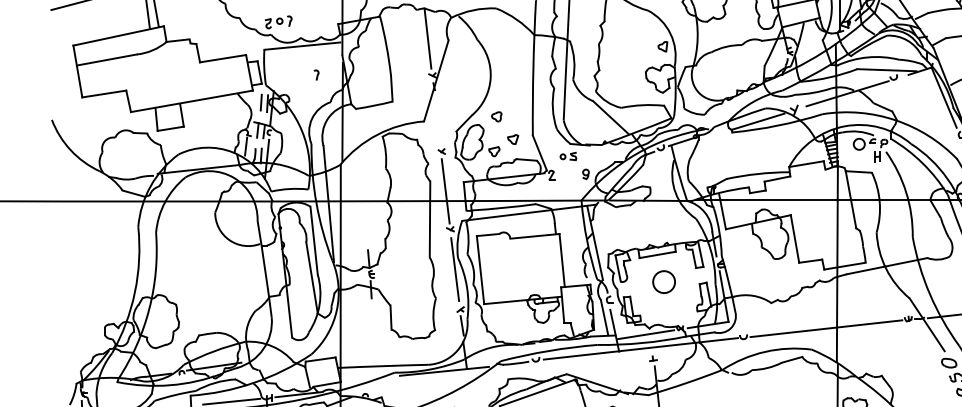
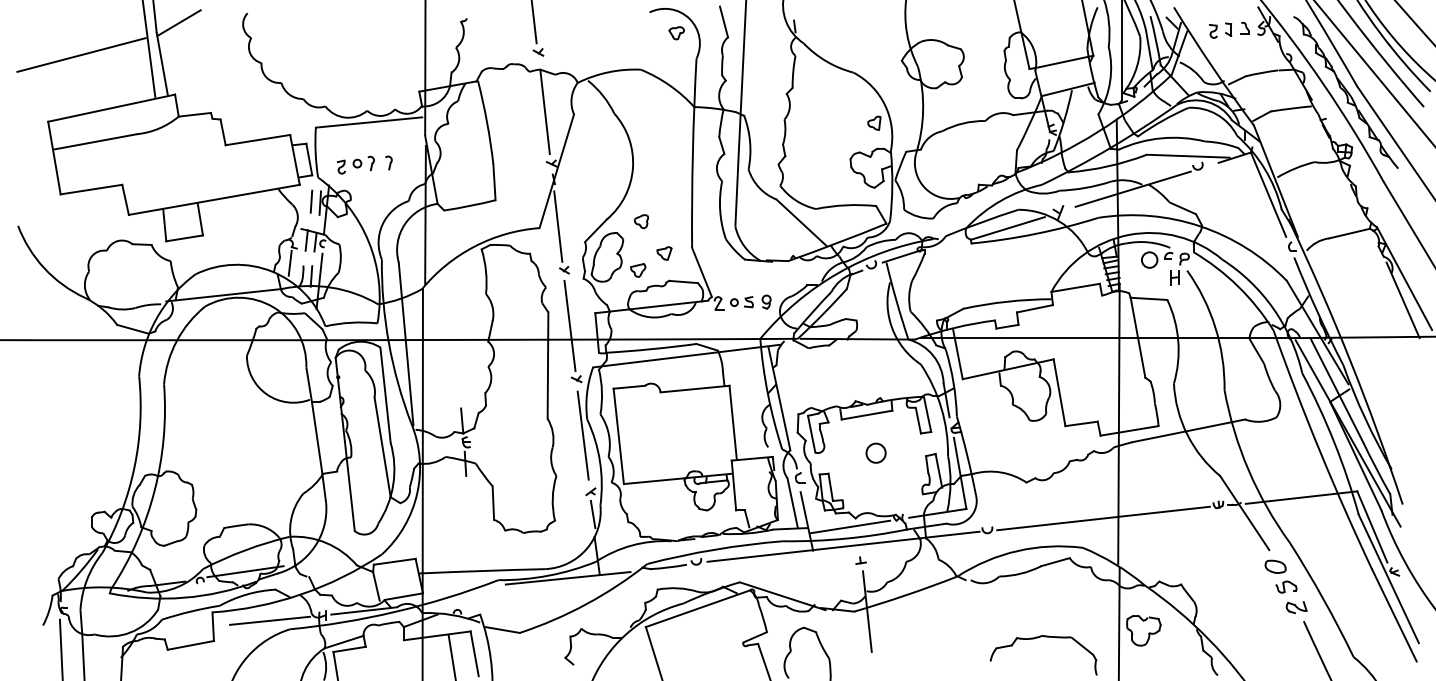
part: (278, 21) -> (355, 164), moved
line: (437, 120) -> (558, 226), added
part: (568, 156) -> (741, 302), moved
circle: (663, 281) -> (875, 452), size x0.62

